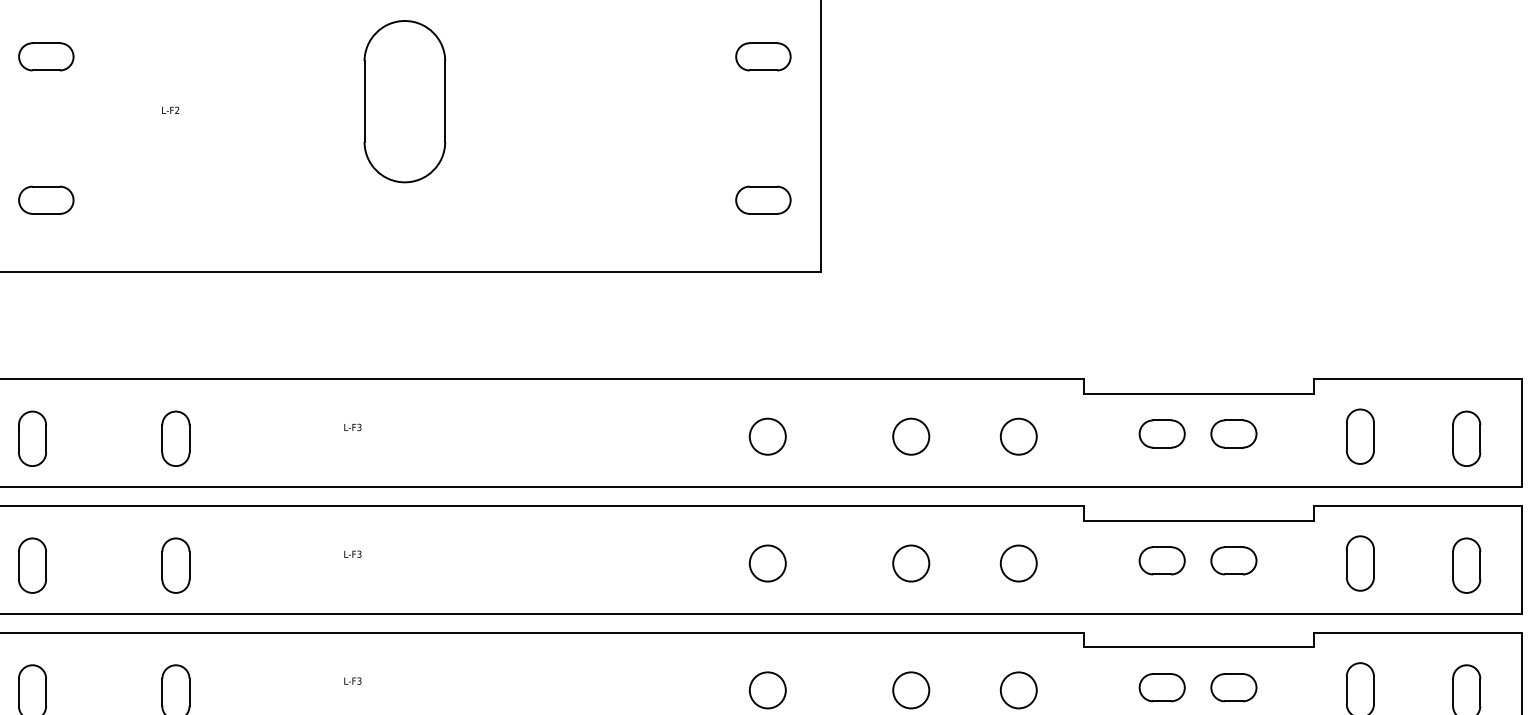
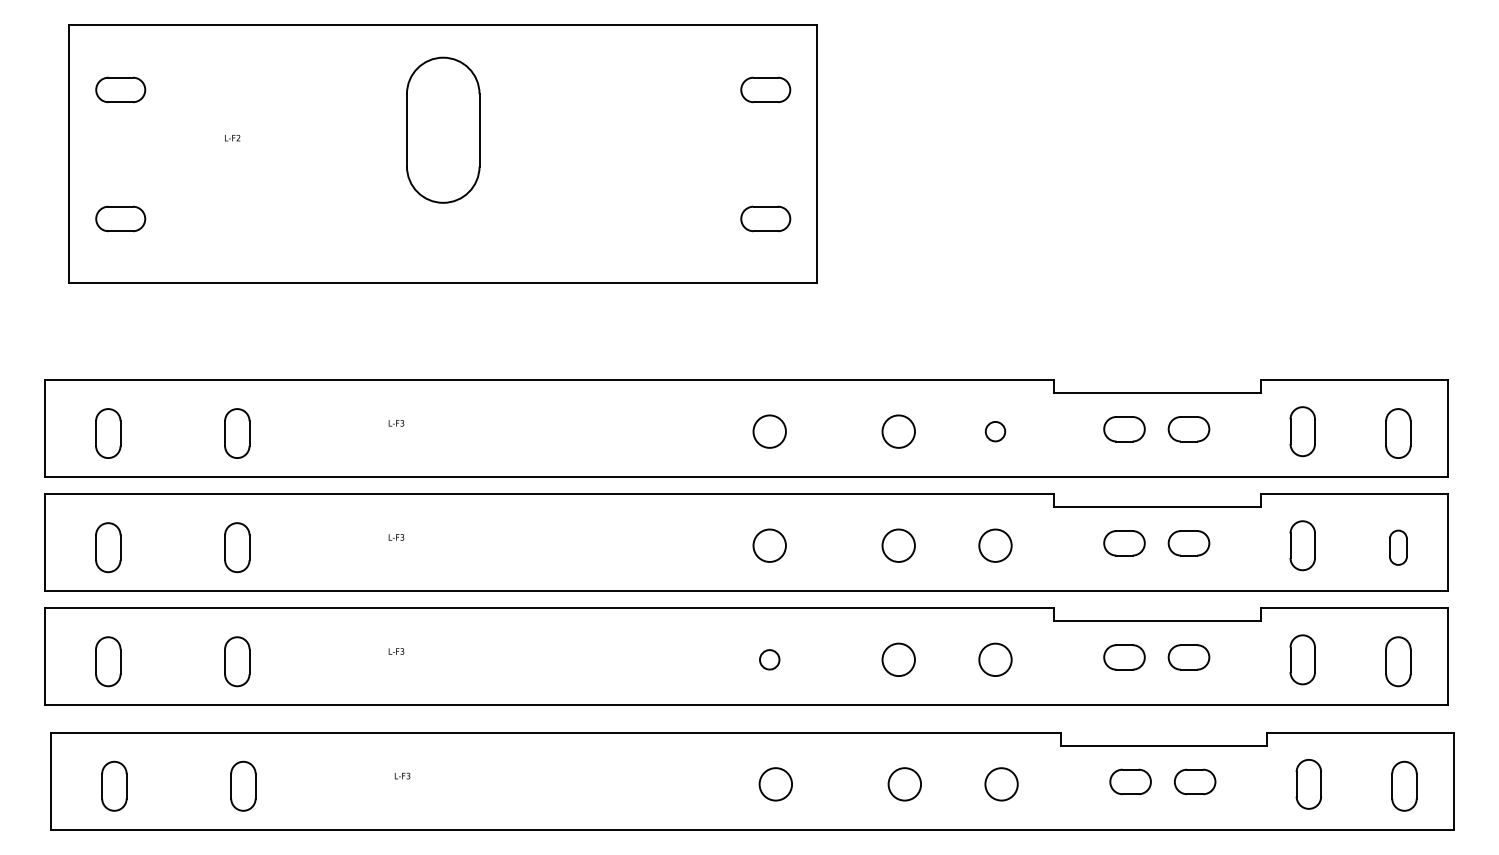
circle: (1018, 436) -> (995, 431), size x0.6
part: (1466, 565) -> (1398, 547), size x0.7
circle: (767, 690) -> (769, 659), size x0.6

